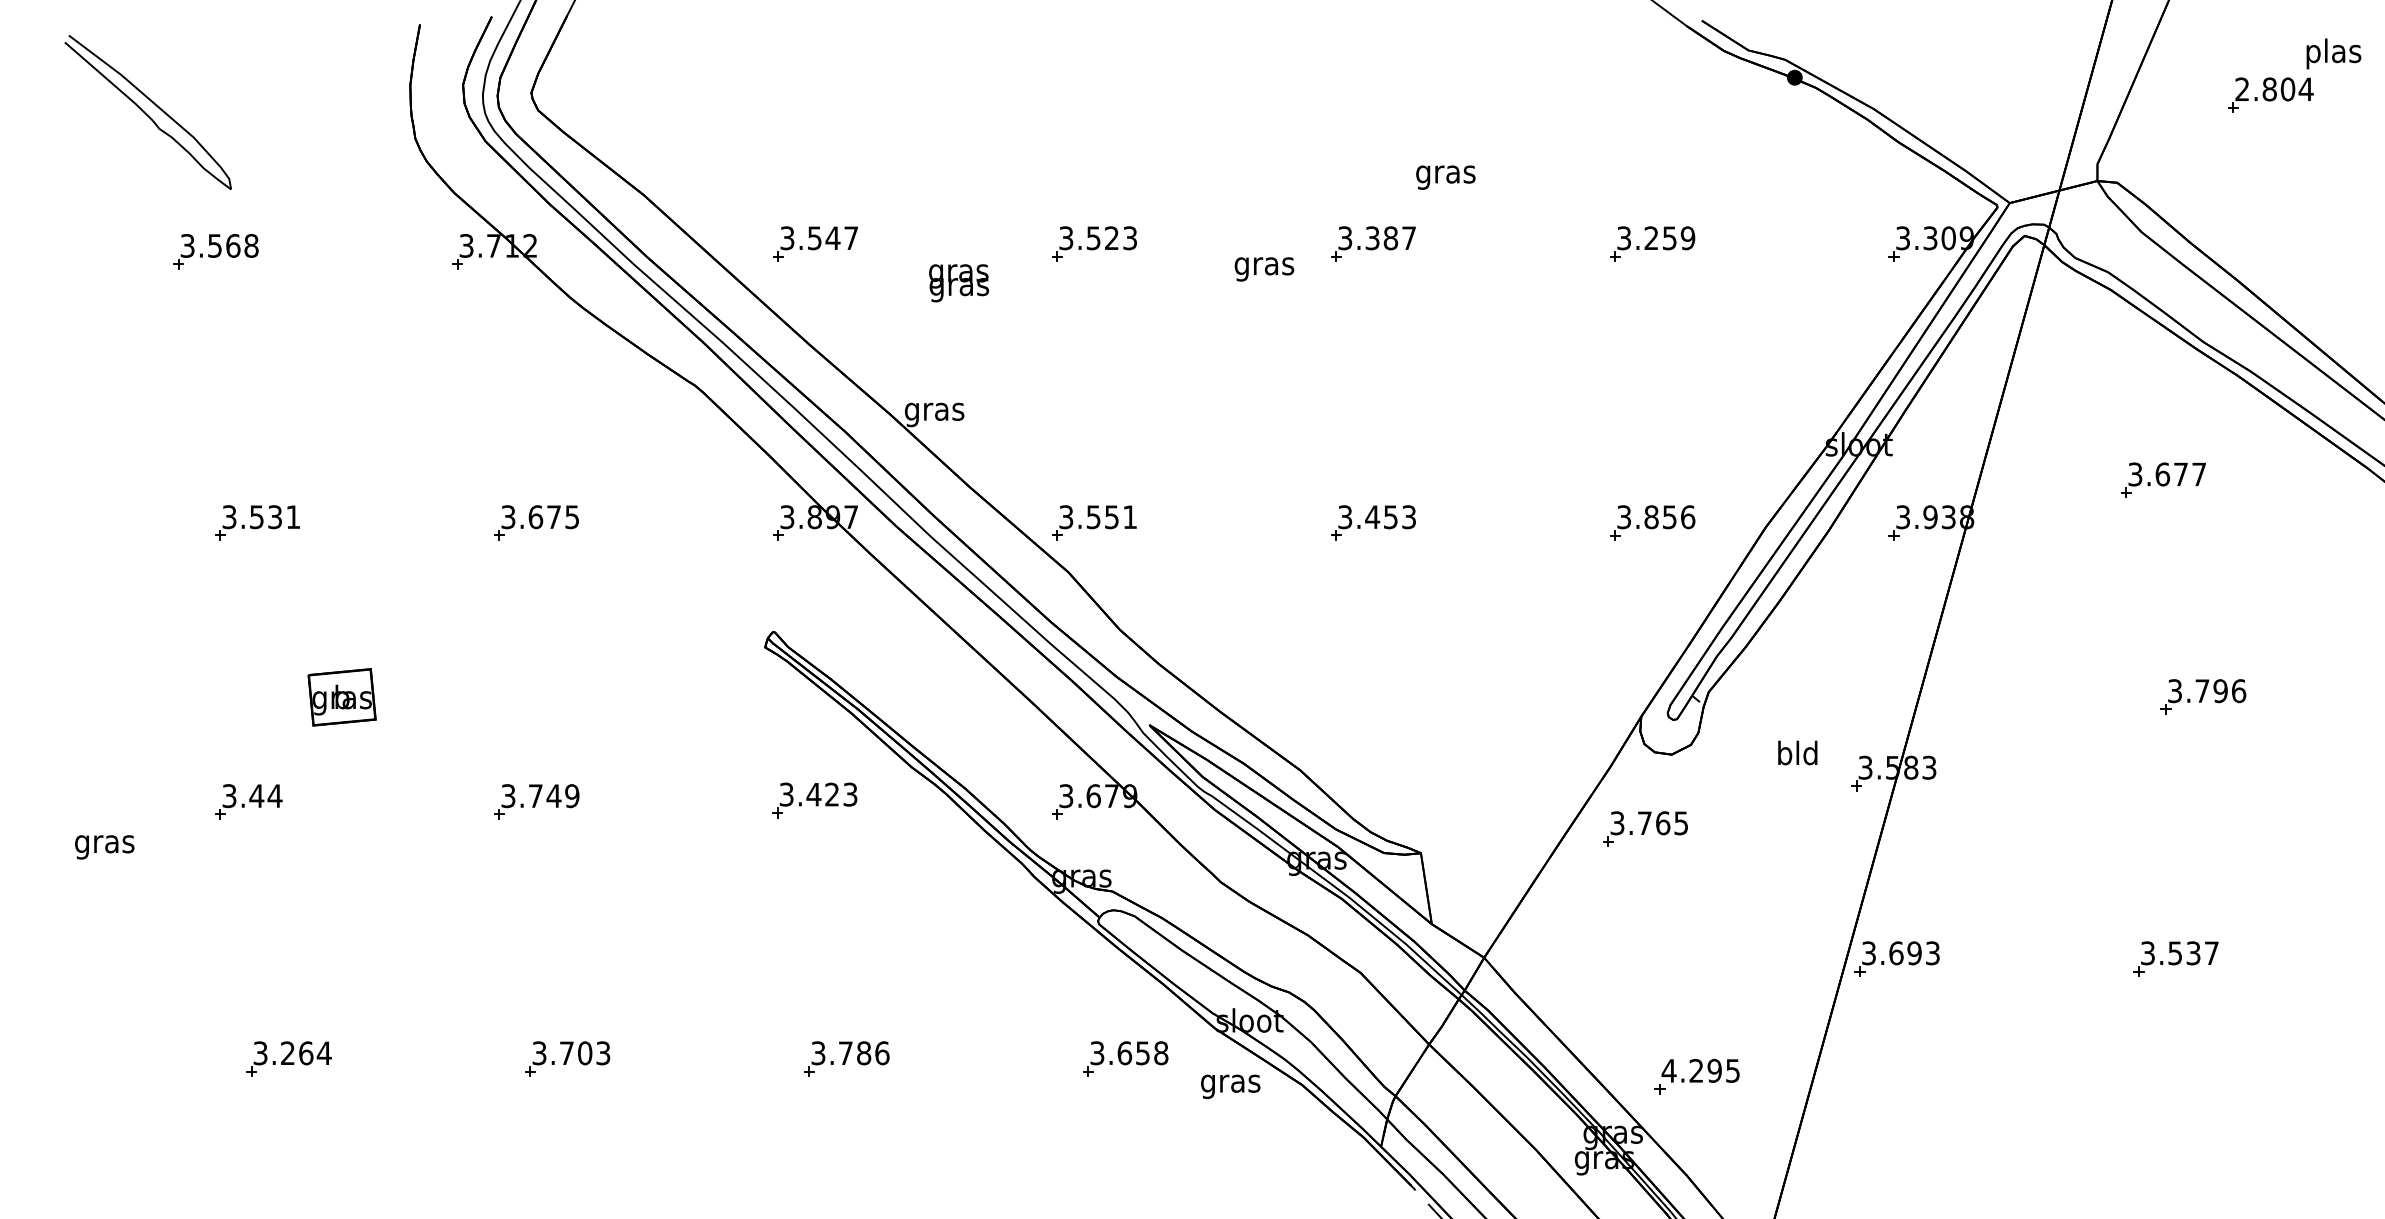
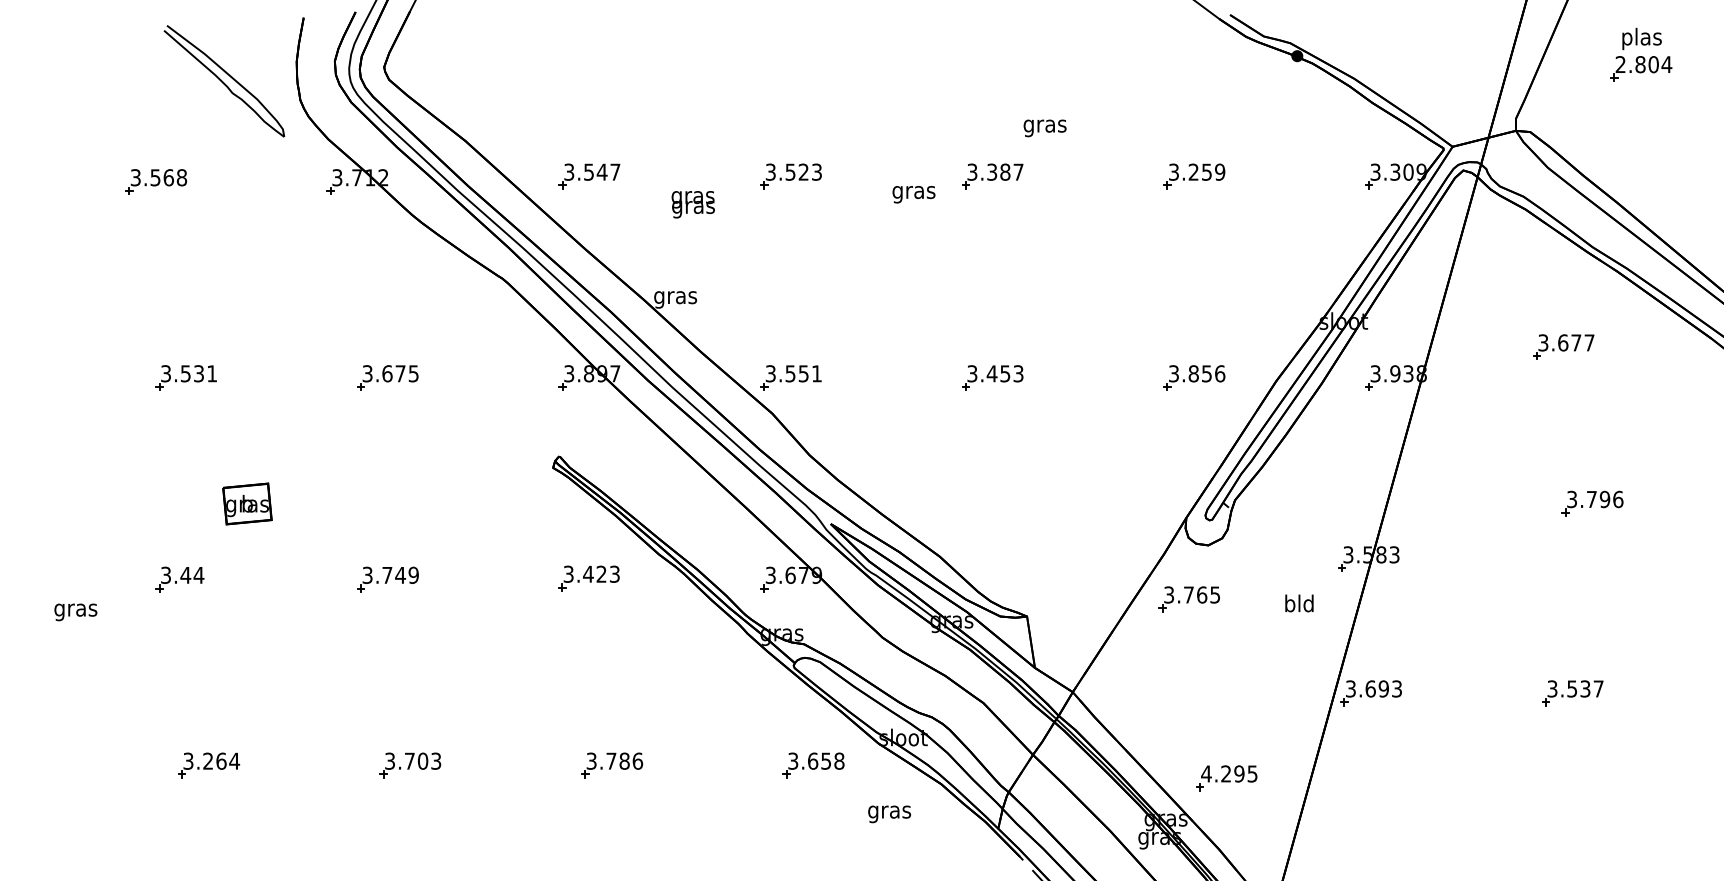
text: (2333, 53) -> (1641, 38), moved
part: (147, 112) -> (223, 81), moved
text: (1797, 752) -> (1299, 603), moved
text: (1230, 1086) -> (889, 814), moved

